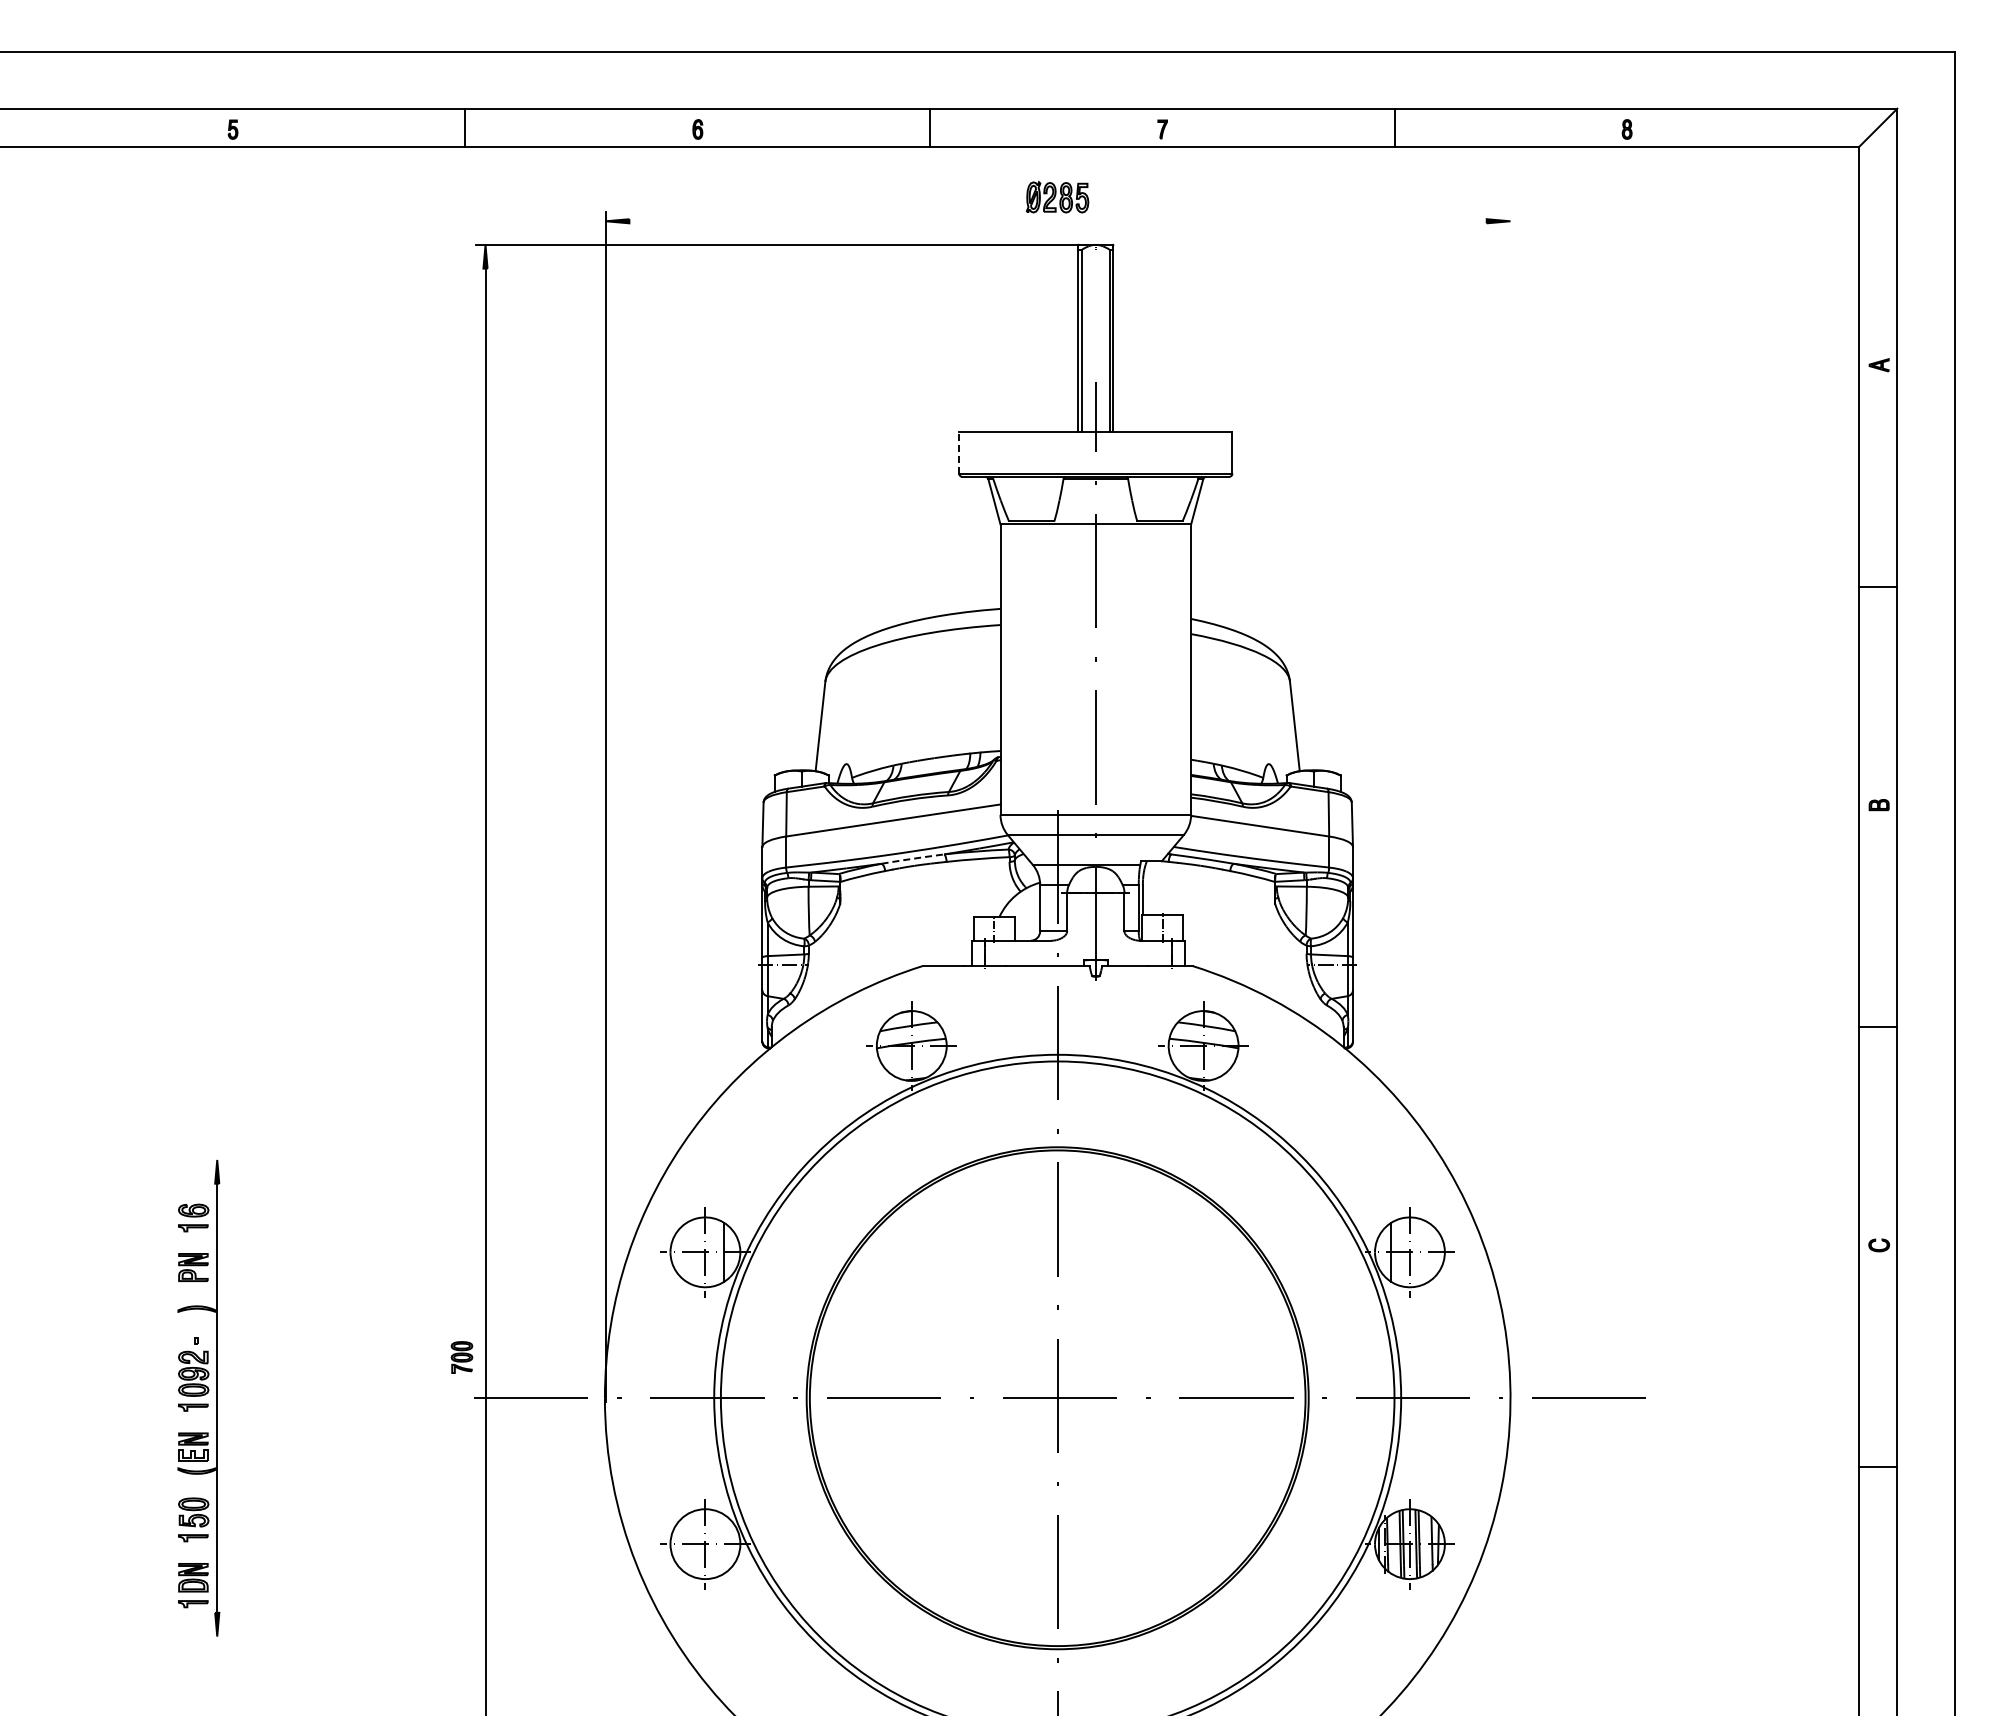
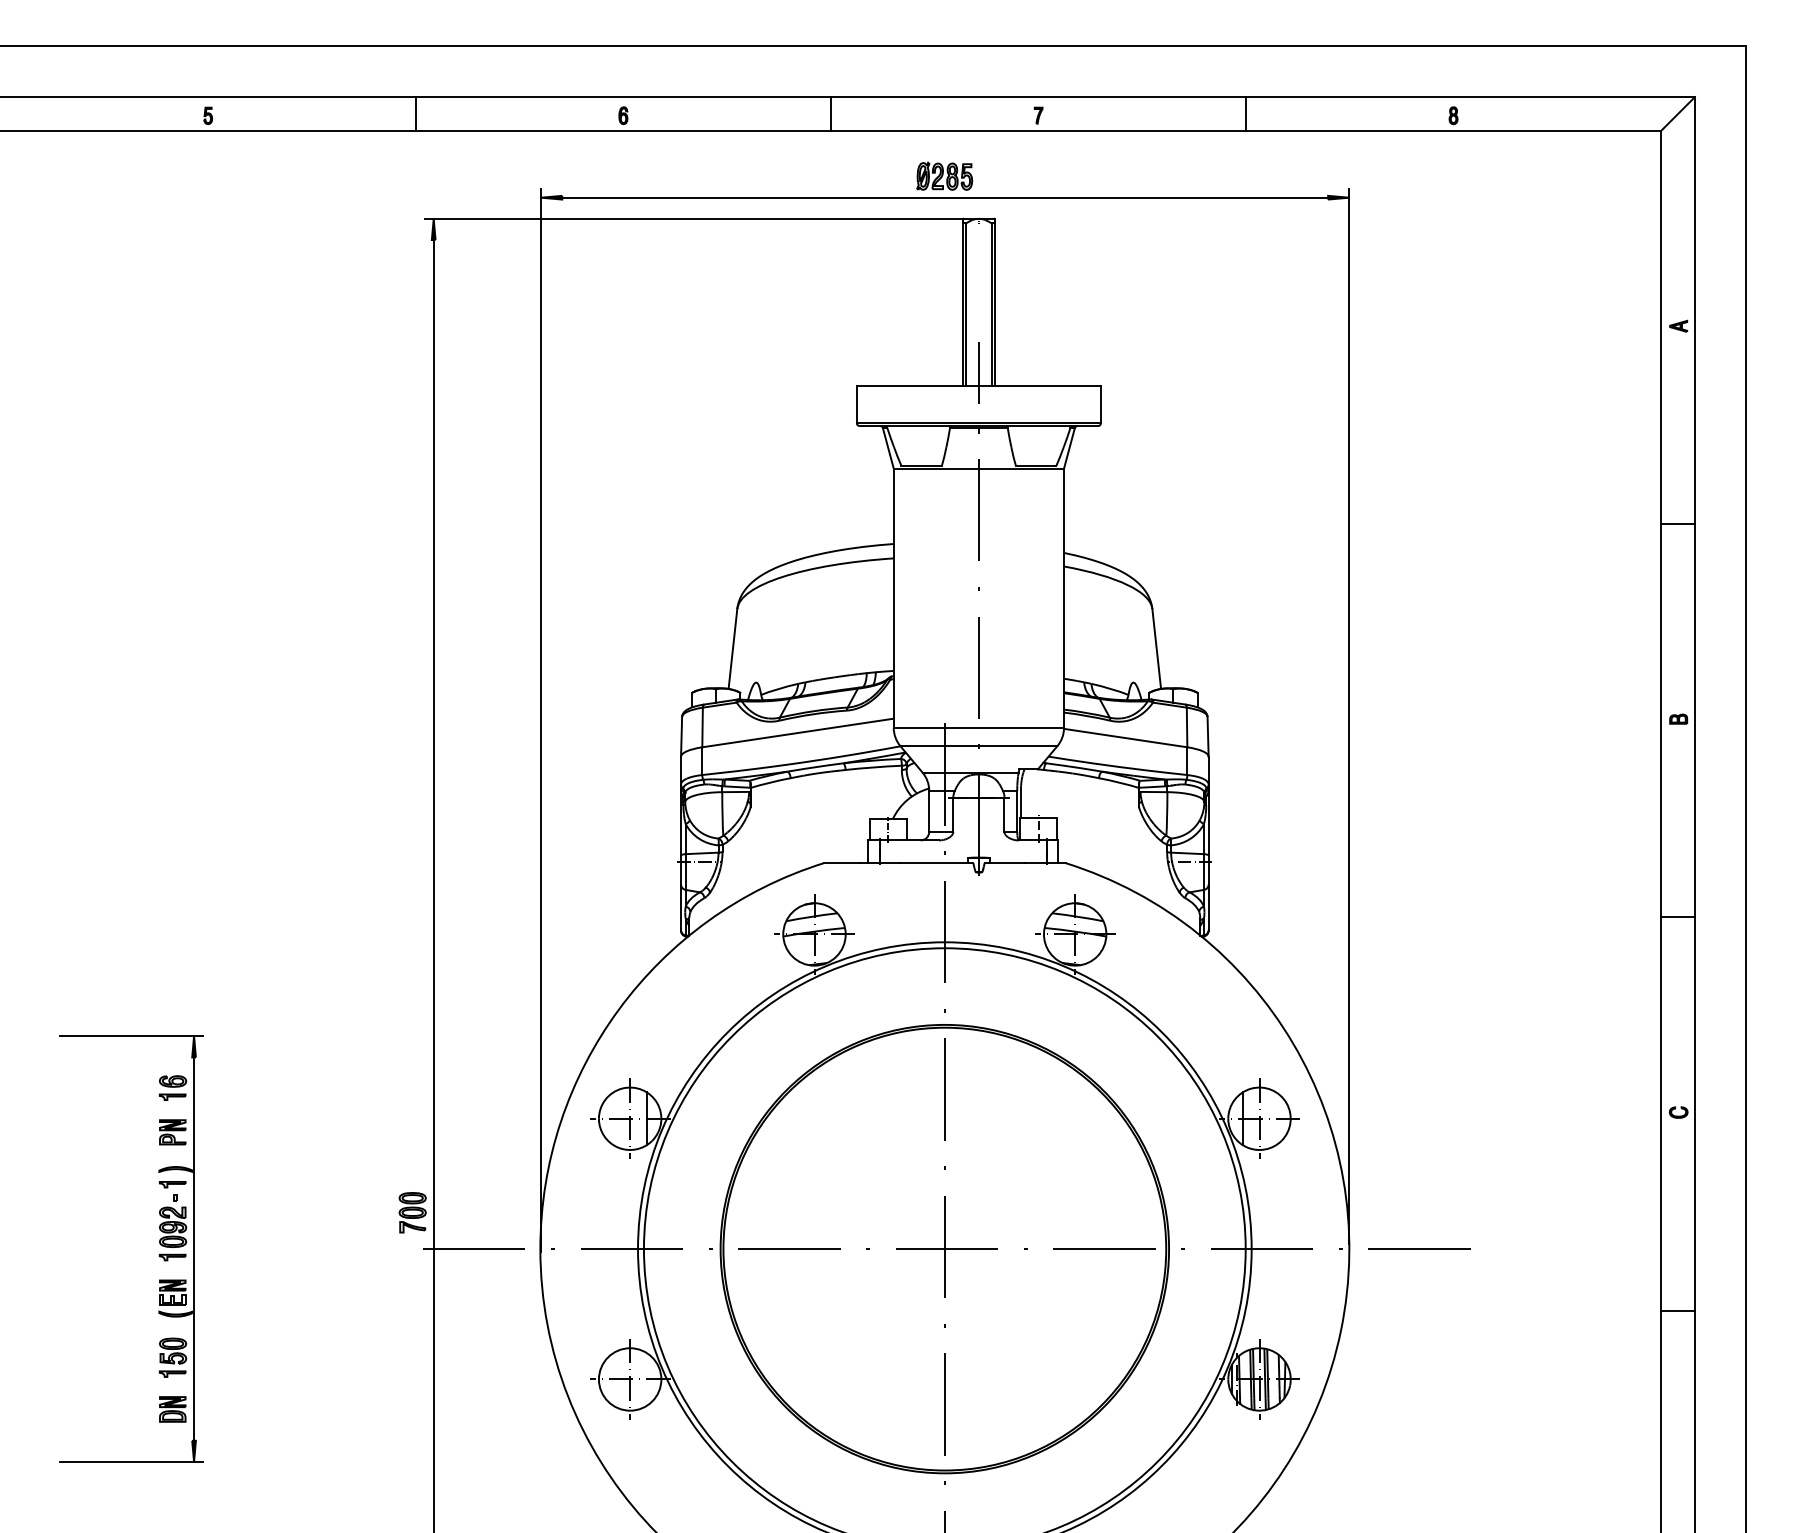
line: (1057, 221) -> (944, 197), added
line: (959, 453) -> (857, 405), dashed -> solid
line: (1510, 801) -> (1349, 716), added
line: (913, 858) -> (816, 766), dashed -> solid
line: (146, 1159) -> (130, 1035), added
part: (461, 1357) -> (412, 1212), size x1.43
part: (193, 1604) -> (172, 1185), moved
line: (146, 1636) -> (130, 1461), added

